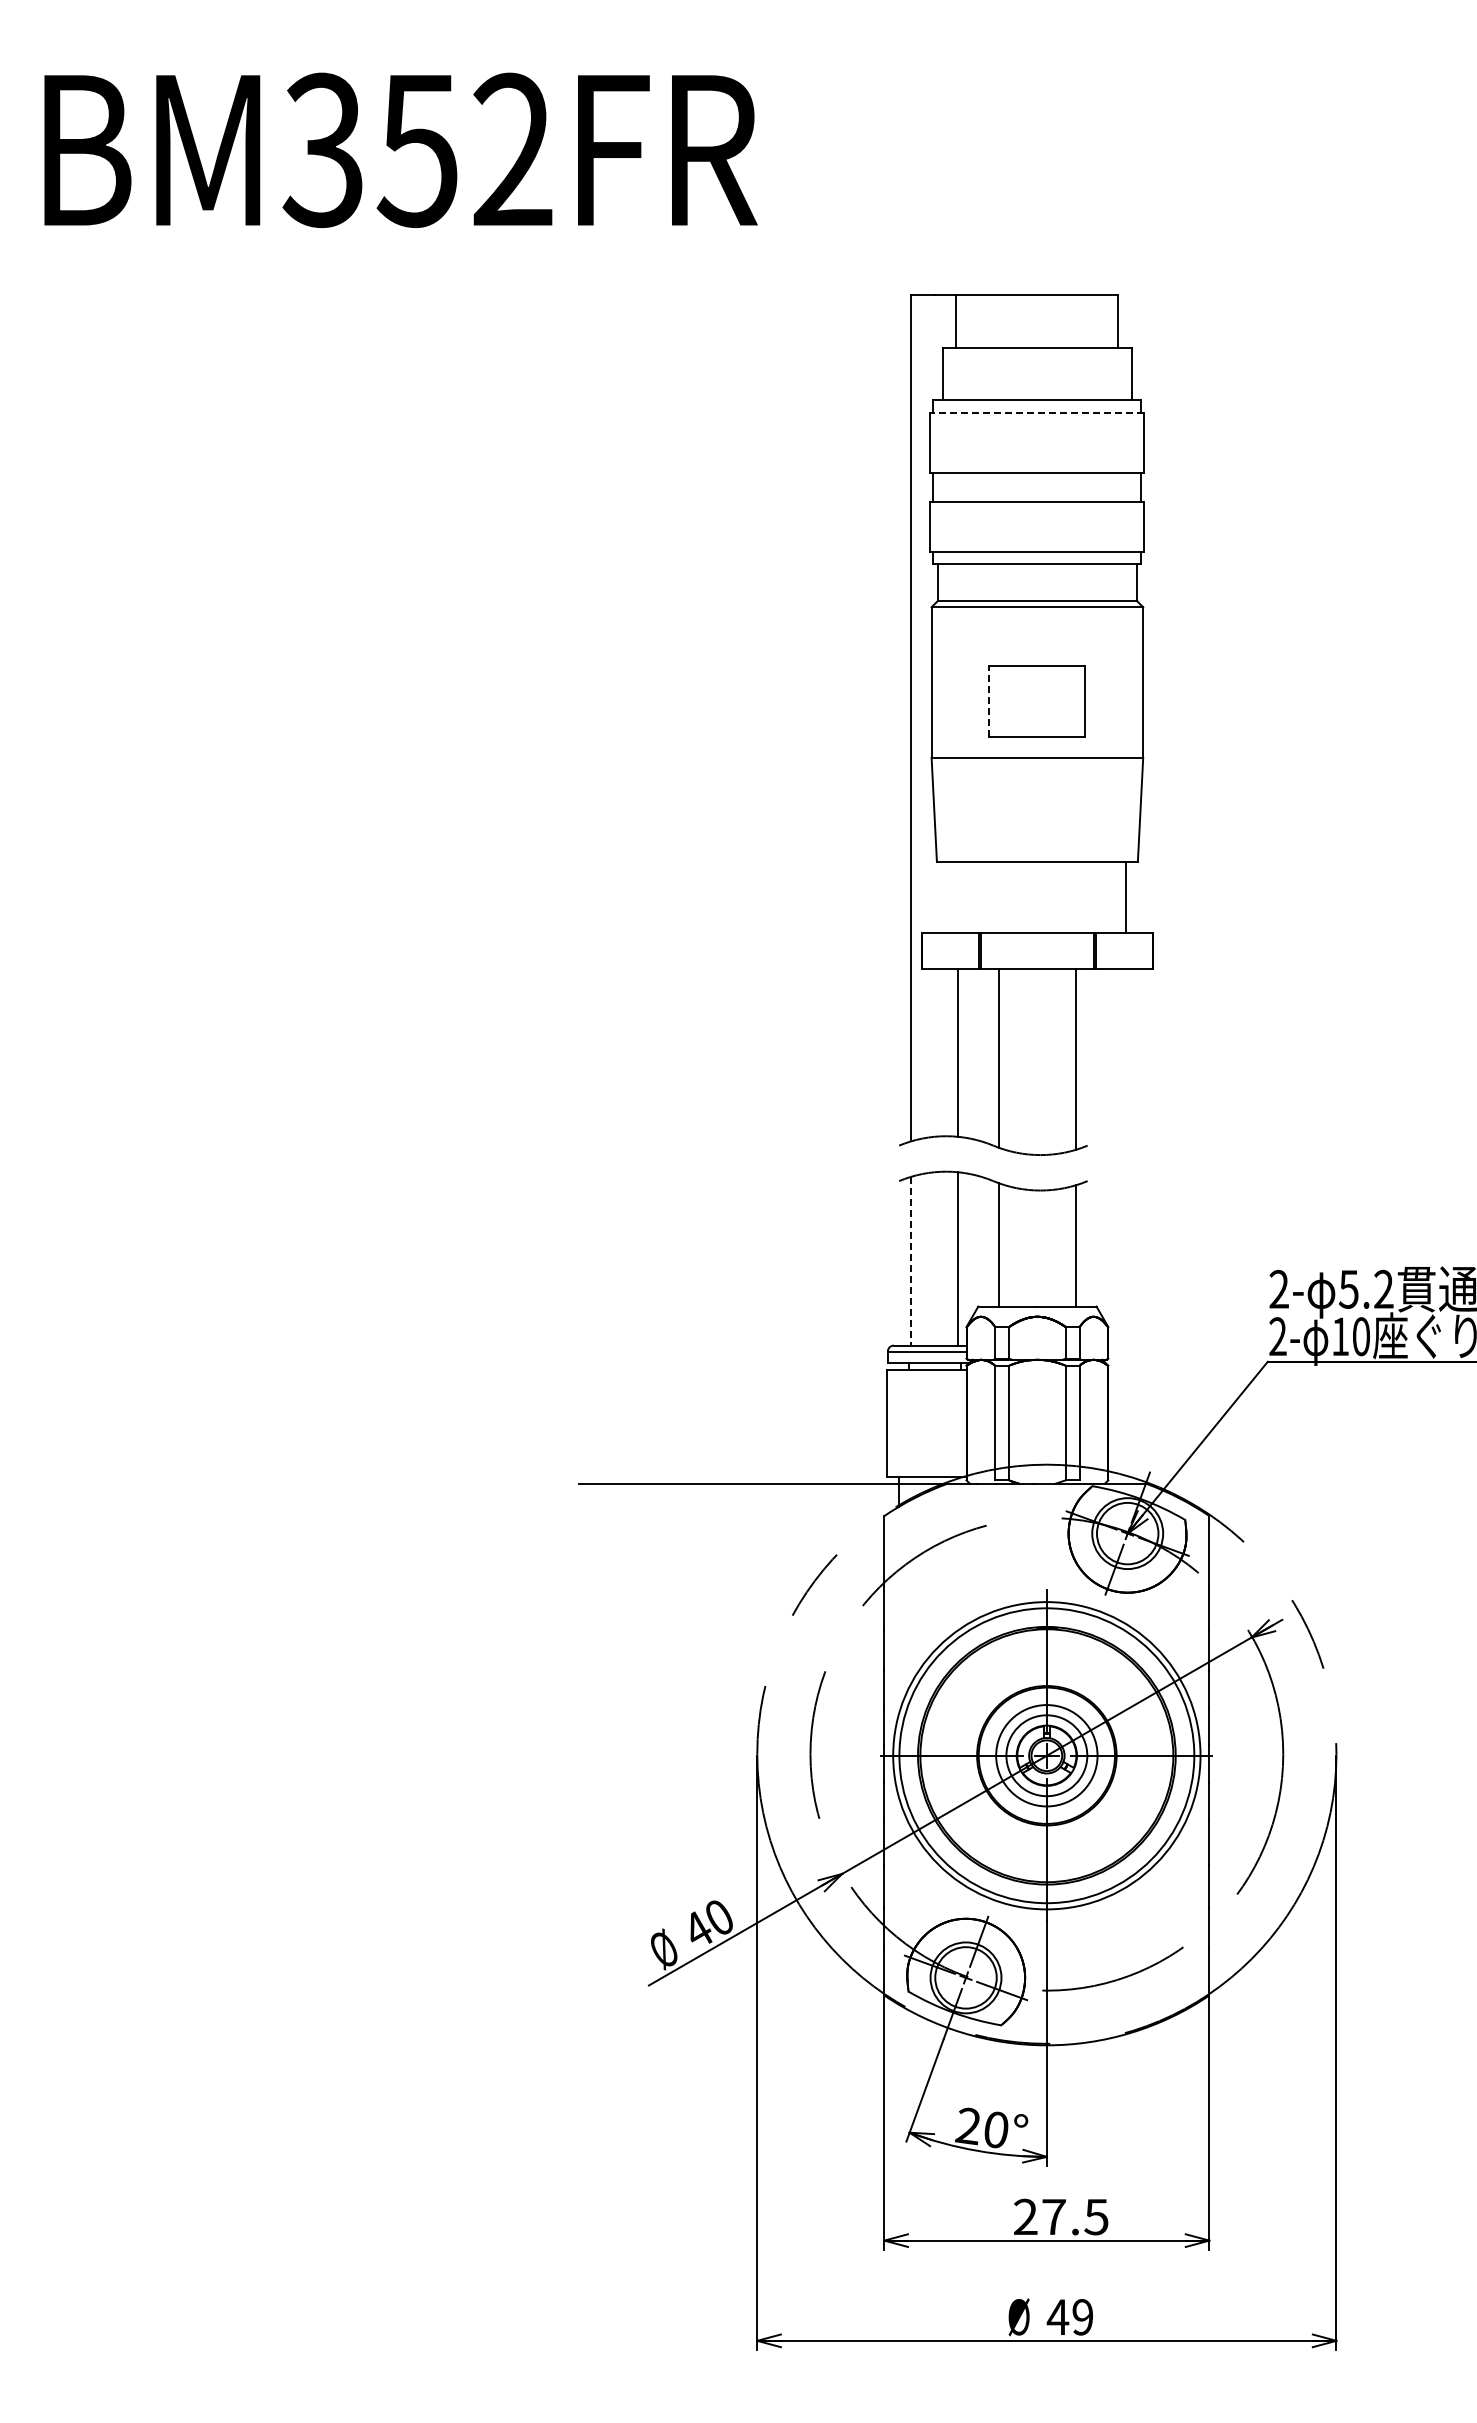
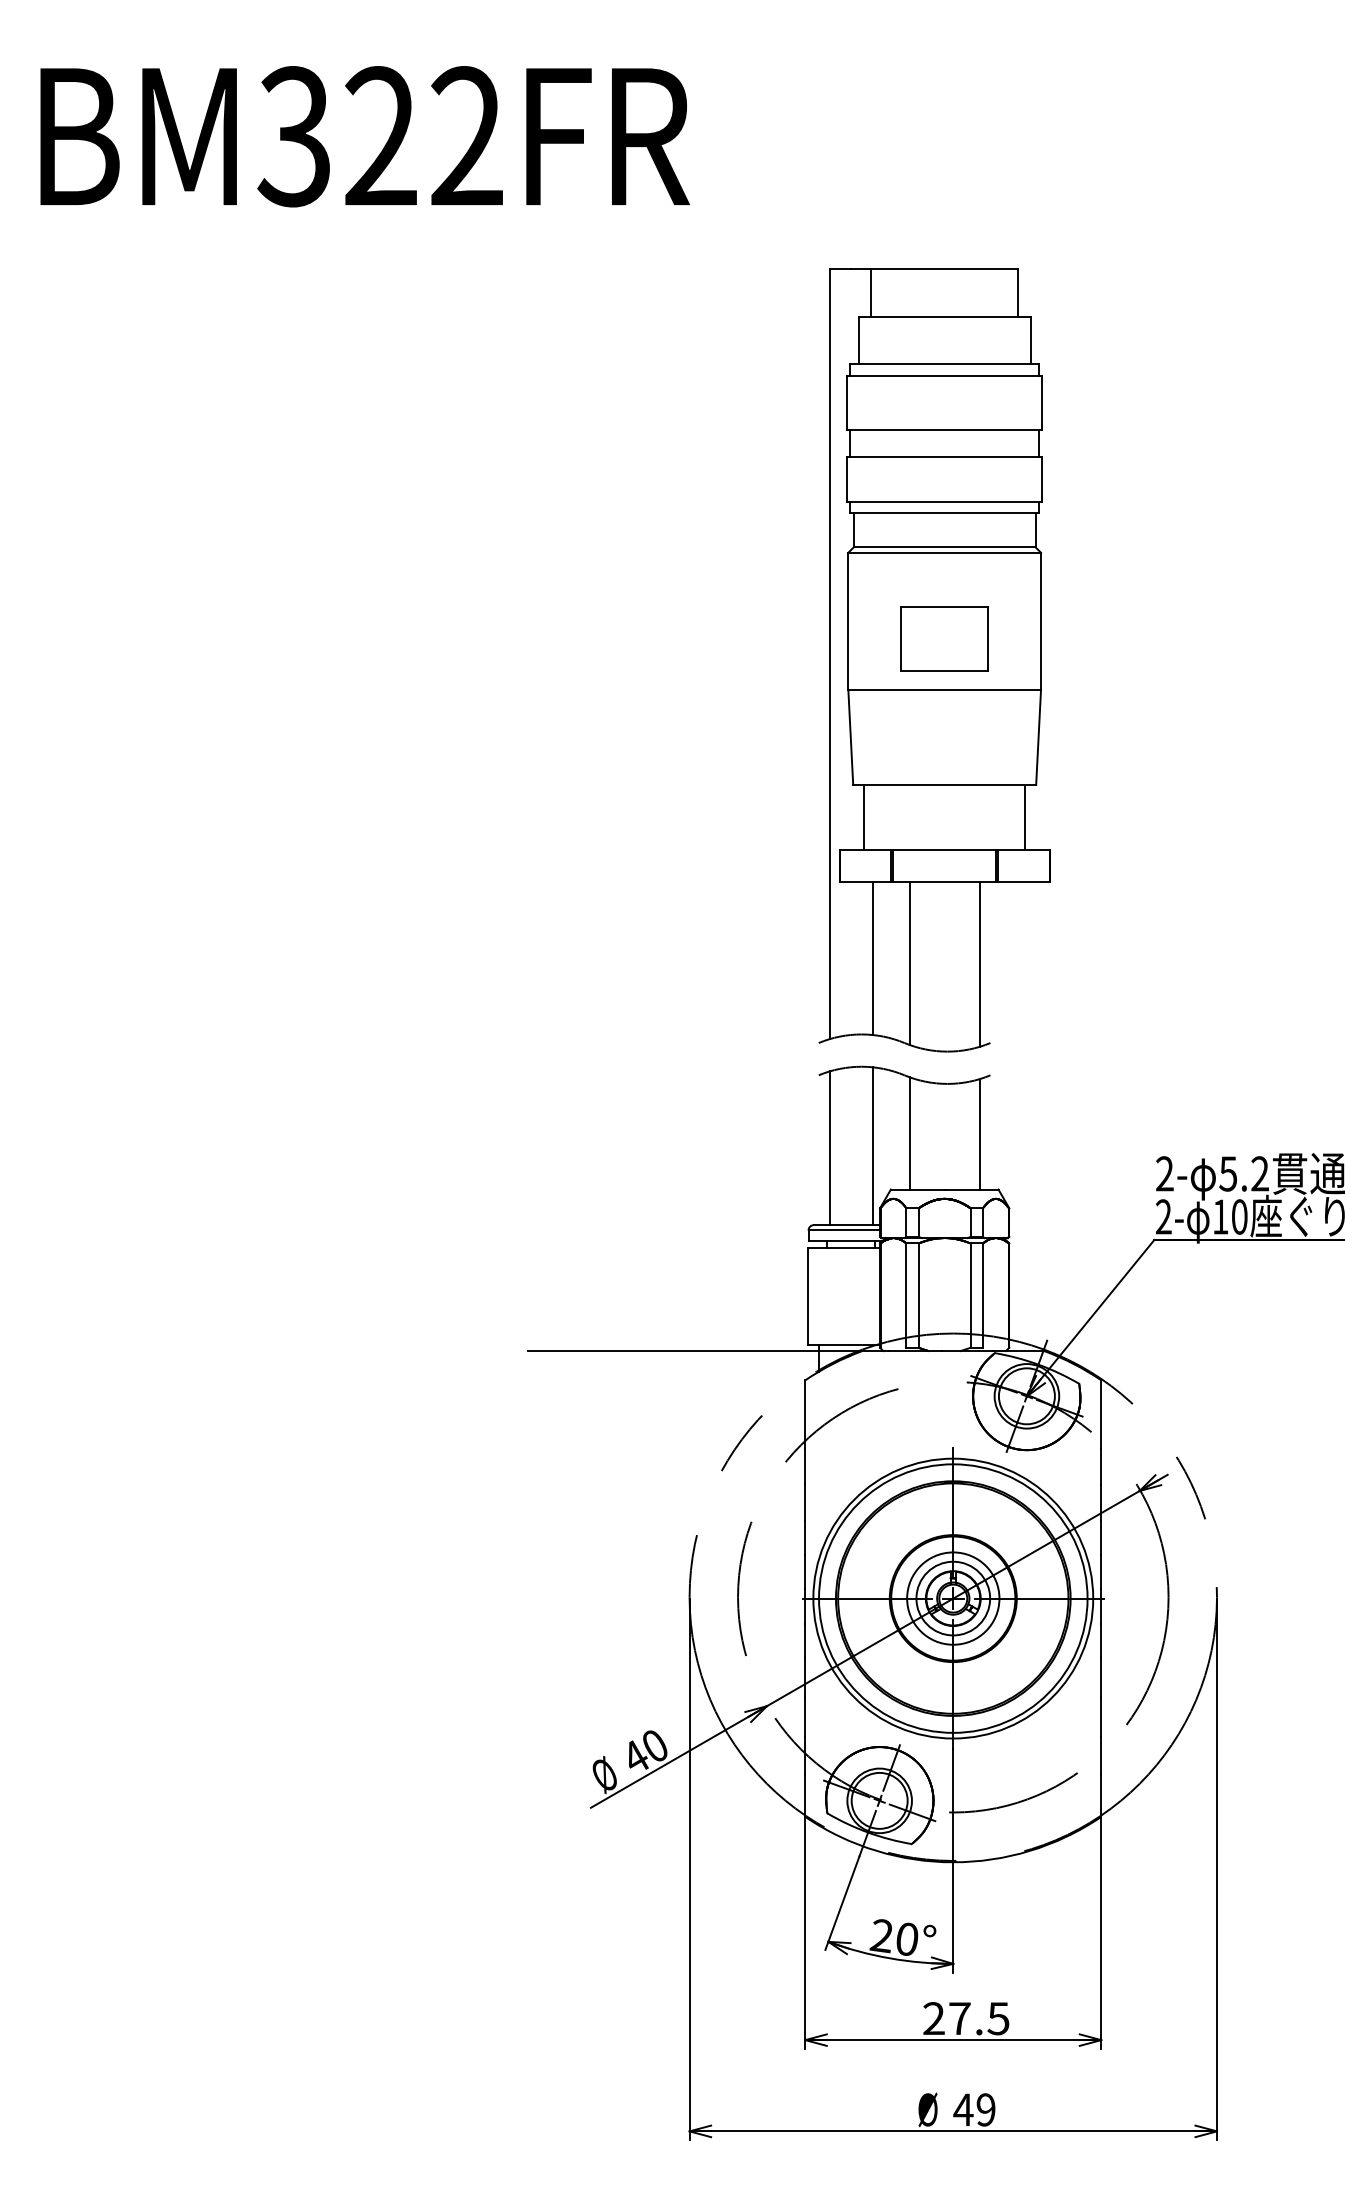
text: (416, 150) -> (379, 136), BM352FR -> BM322FR
line: (1037, 413) -> (944, 376), dashed -> solid
line: (989, 701) -> (901, 638), dashed -> solid
line: (948, 897) -> (863, 817), added
line: (910, 1261) -> (829, 1148), dashed -> solid

